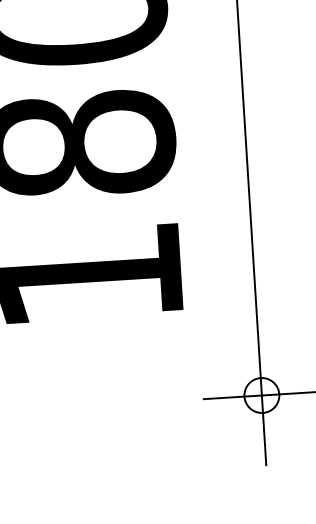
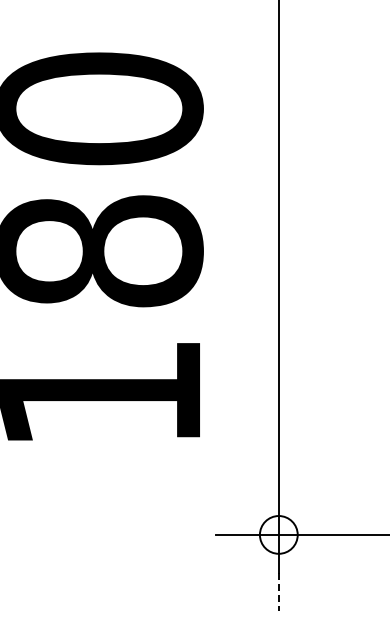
line: (264, 447) -> (278, 591), solid -> dashed

